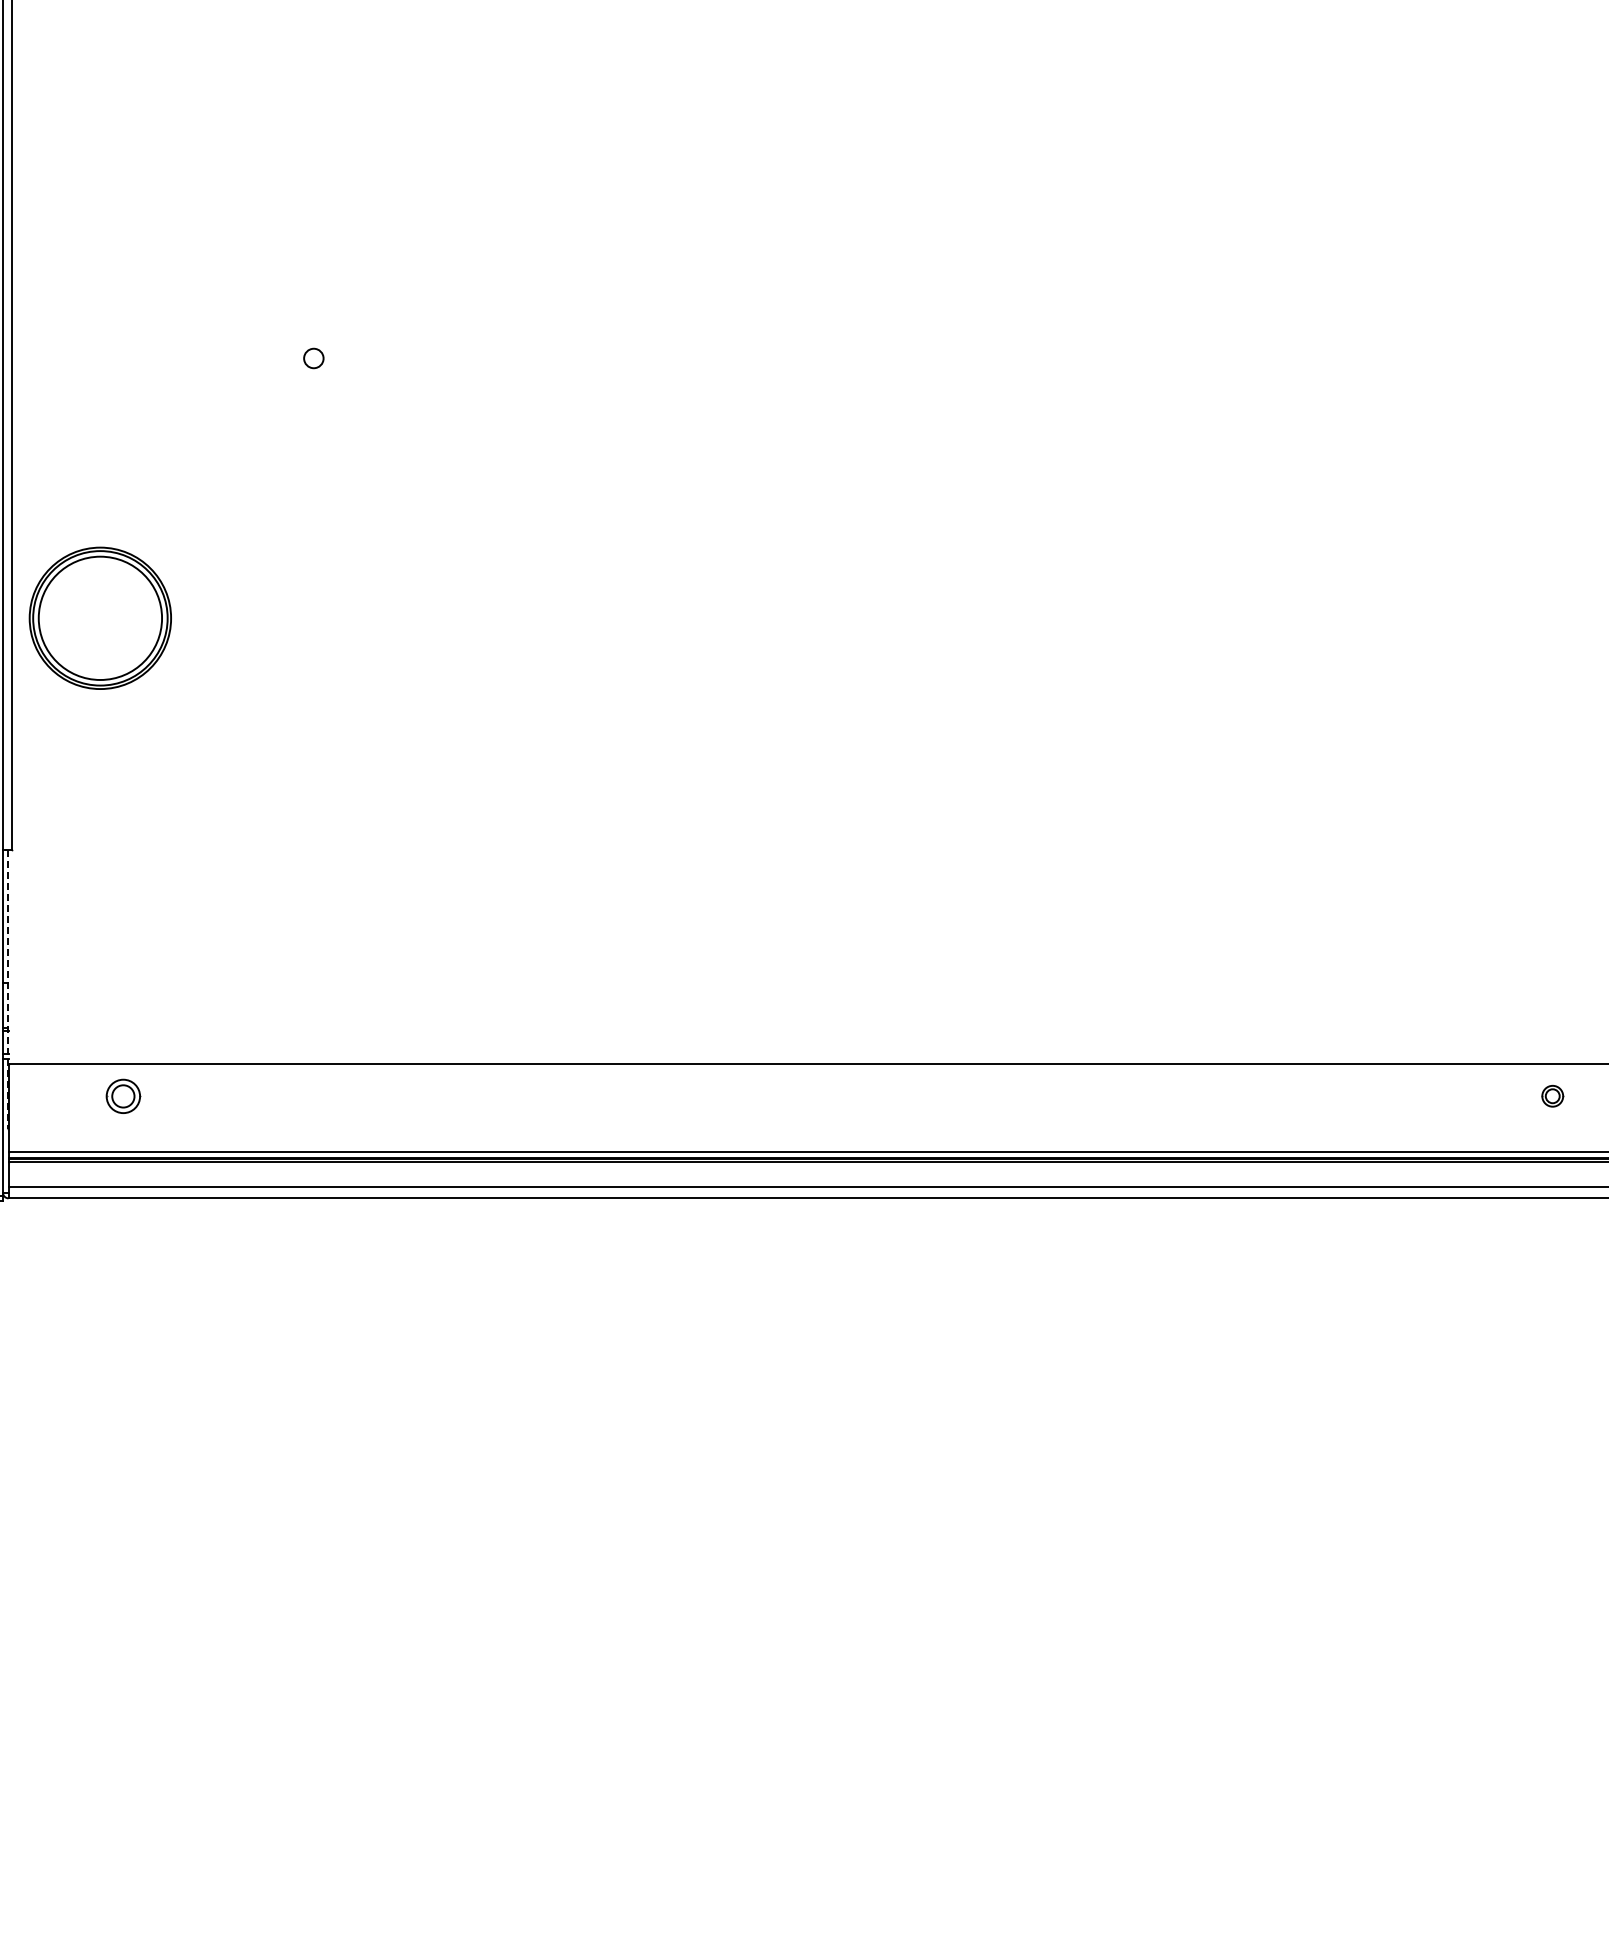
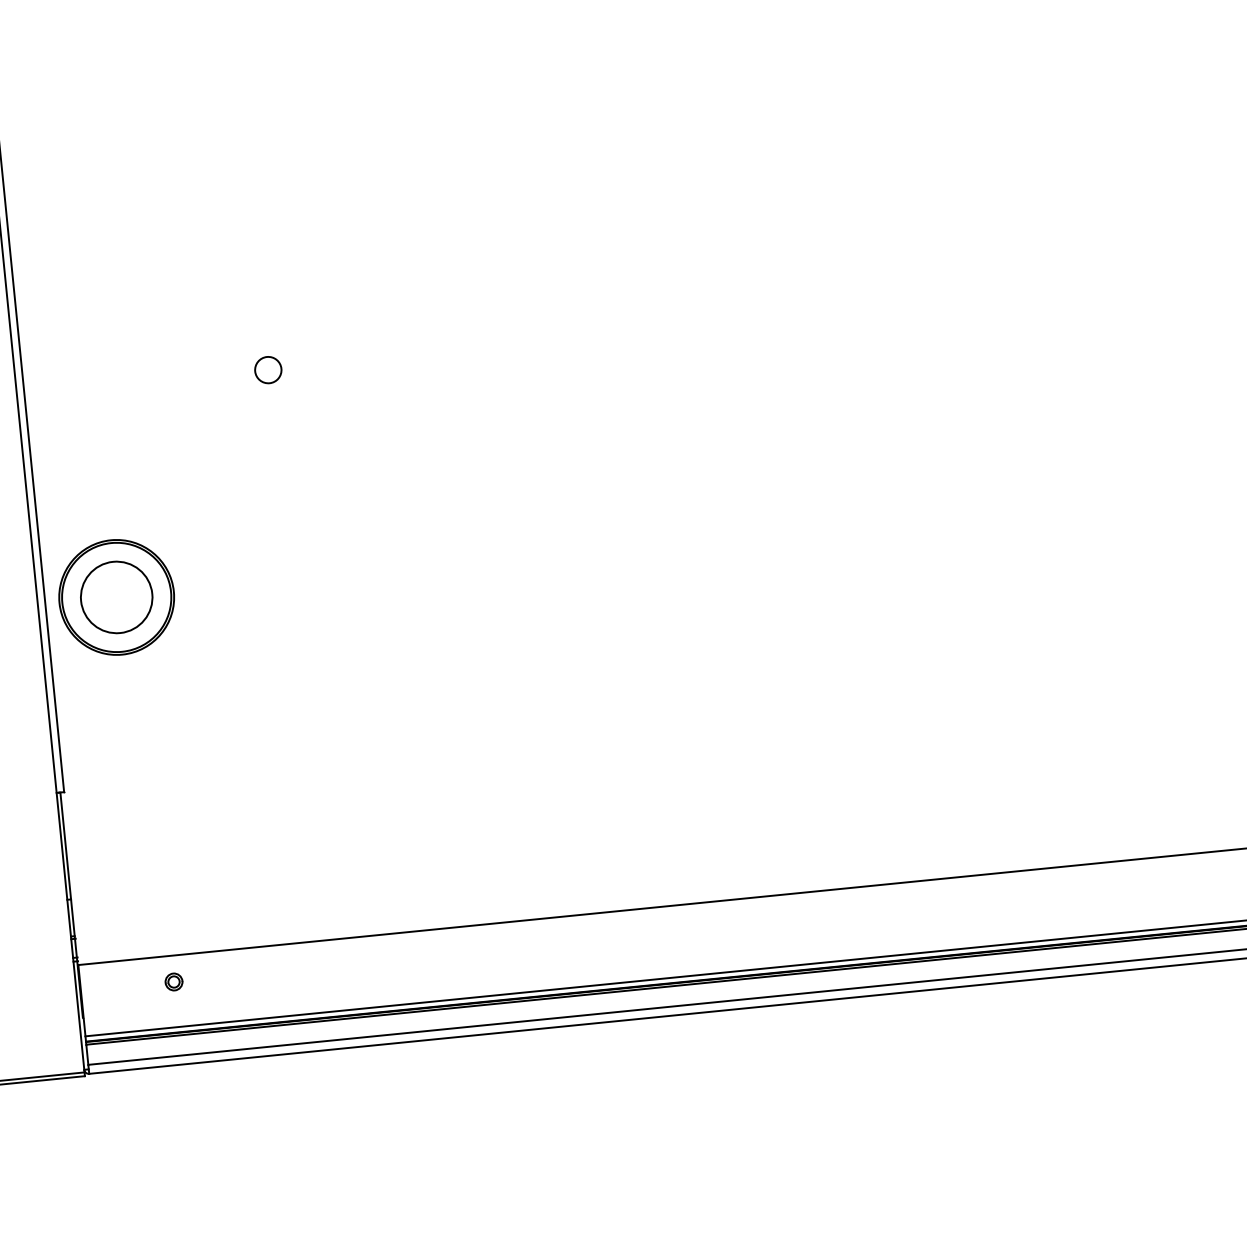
circle: (313, 358) -> (268, 370), size x1.67
circle: (100, 618) -> (116, 597), size x0.71
line: (7, 990) -> (71, 905), dashed -> solid
part: (123, 1095) -> (173, 981), size x0.62

